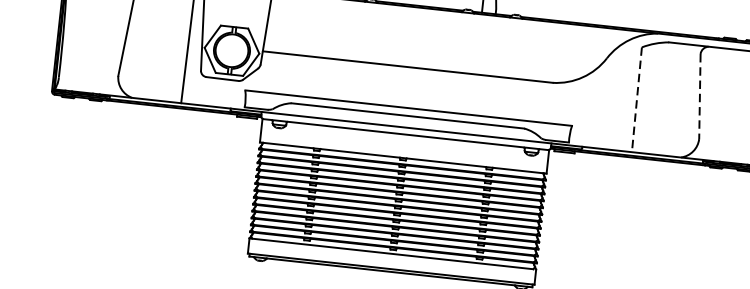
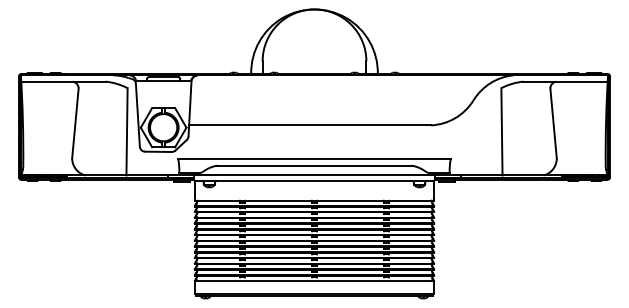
line: (699, 97) -> (553, 124), dashed -> solid
line: (636, 99) -> (501, 131), dashed -> solid

